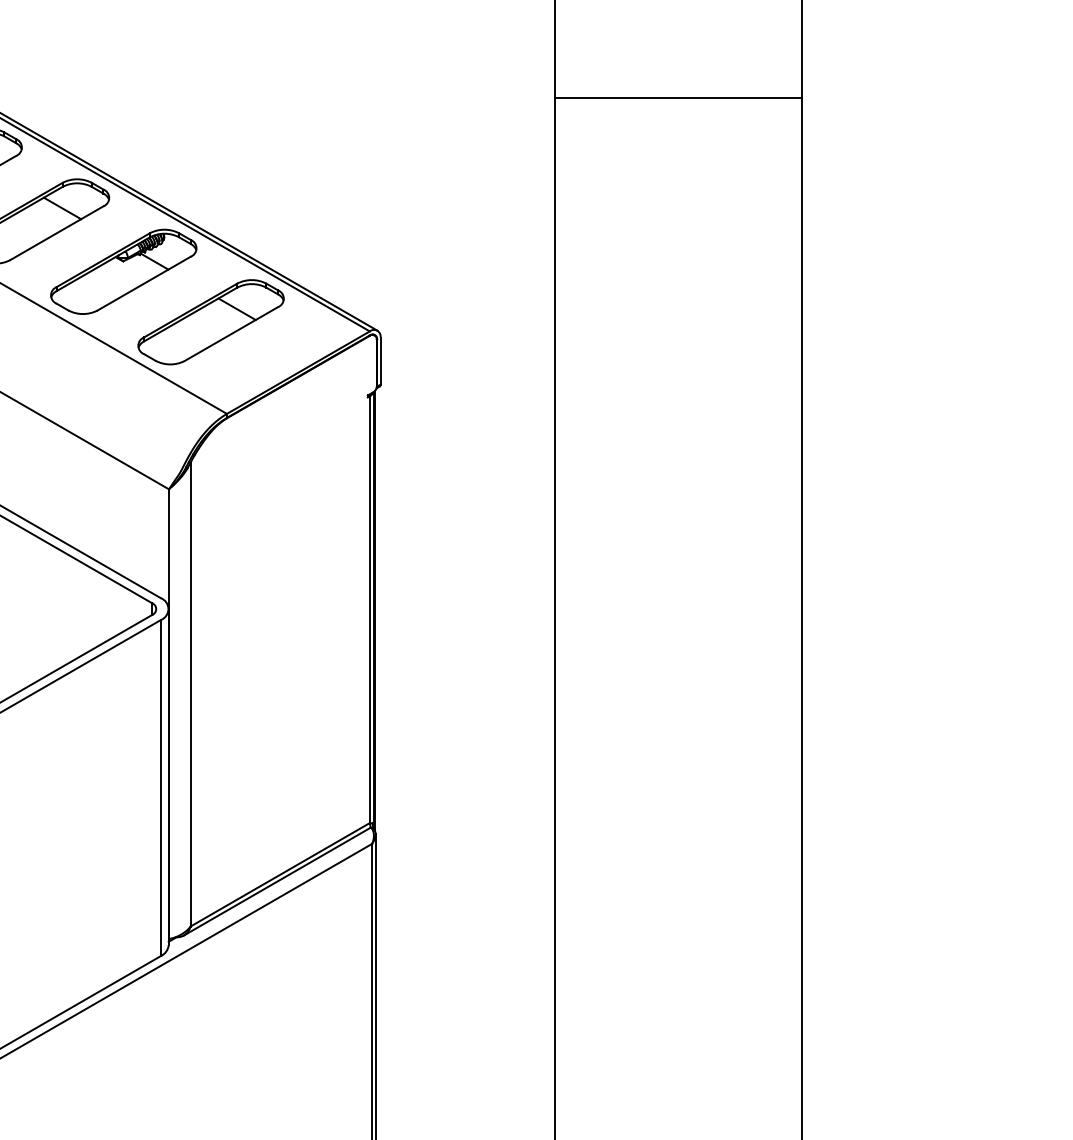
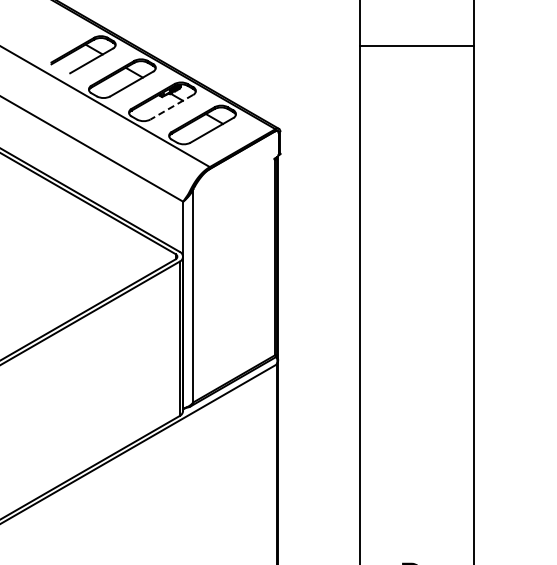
line: (676, 99) -> (416, 46), moved
line: (143, 284) -> (171, 107), solid -> dashed

